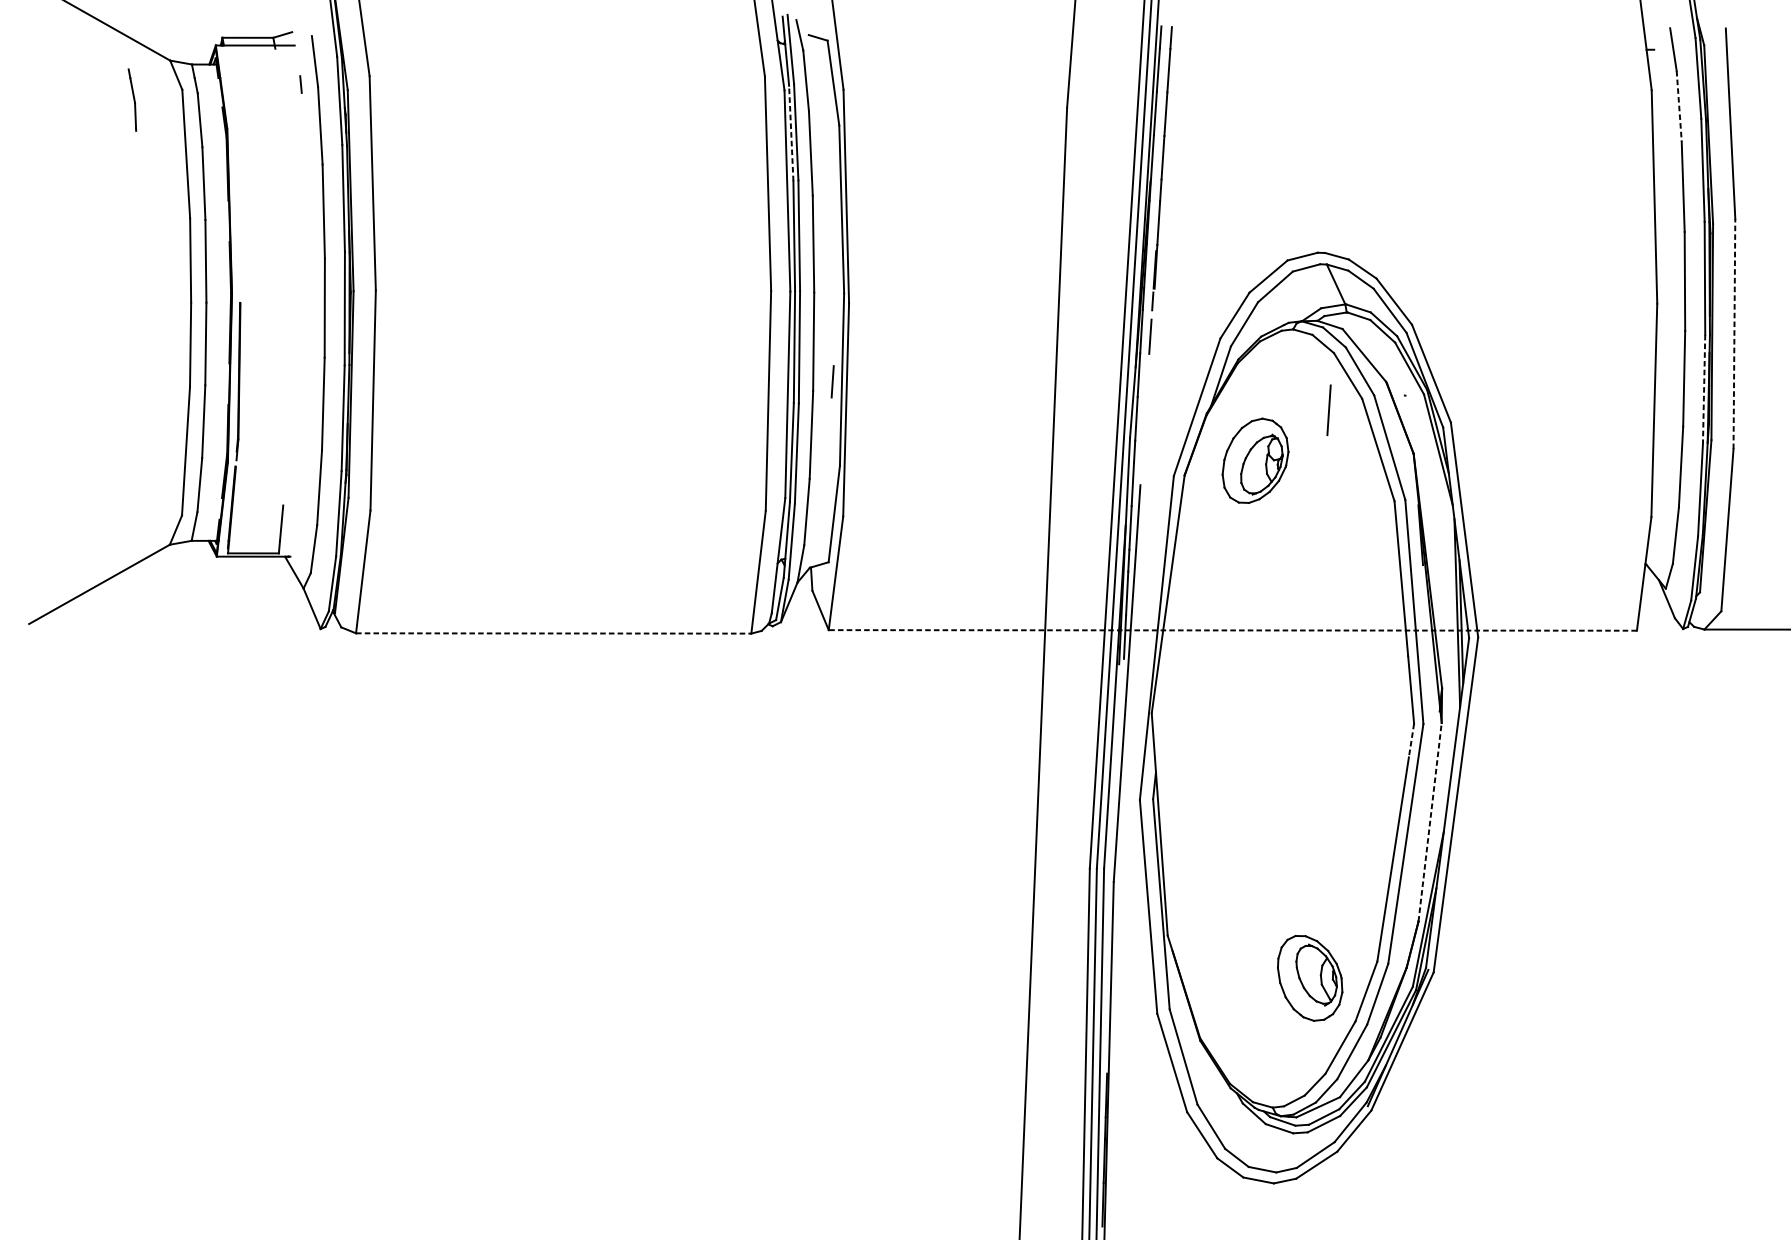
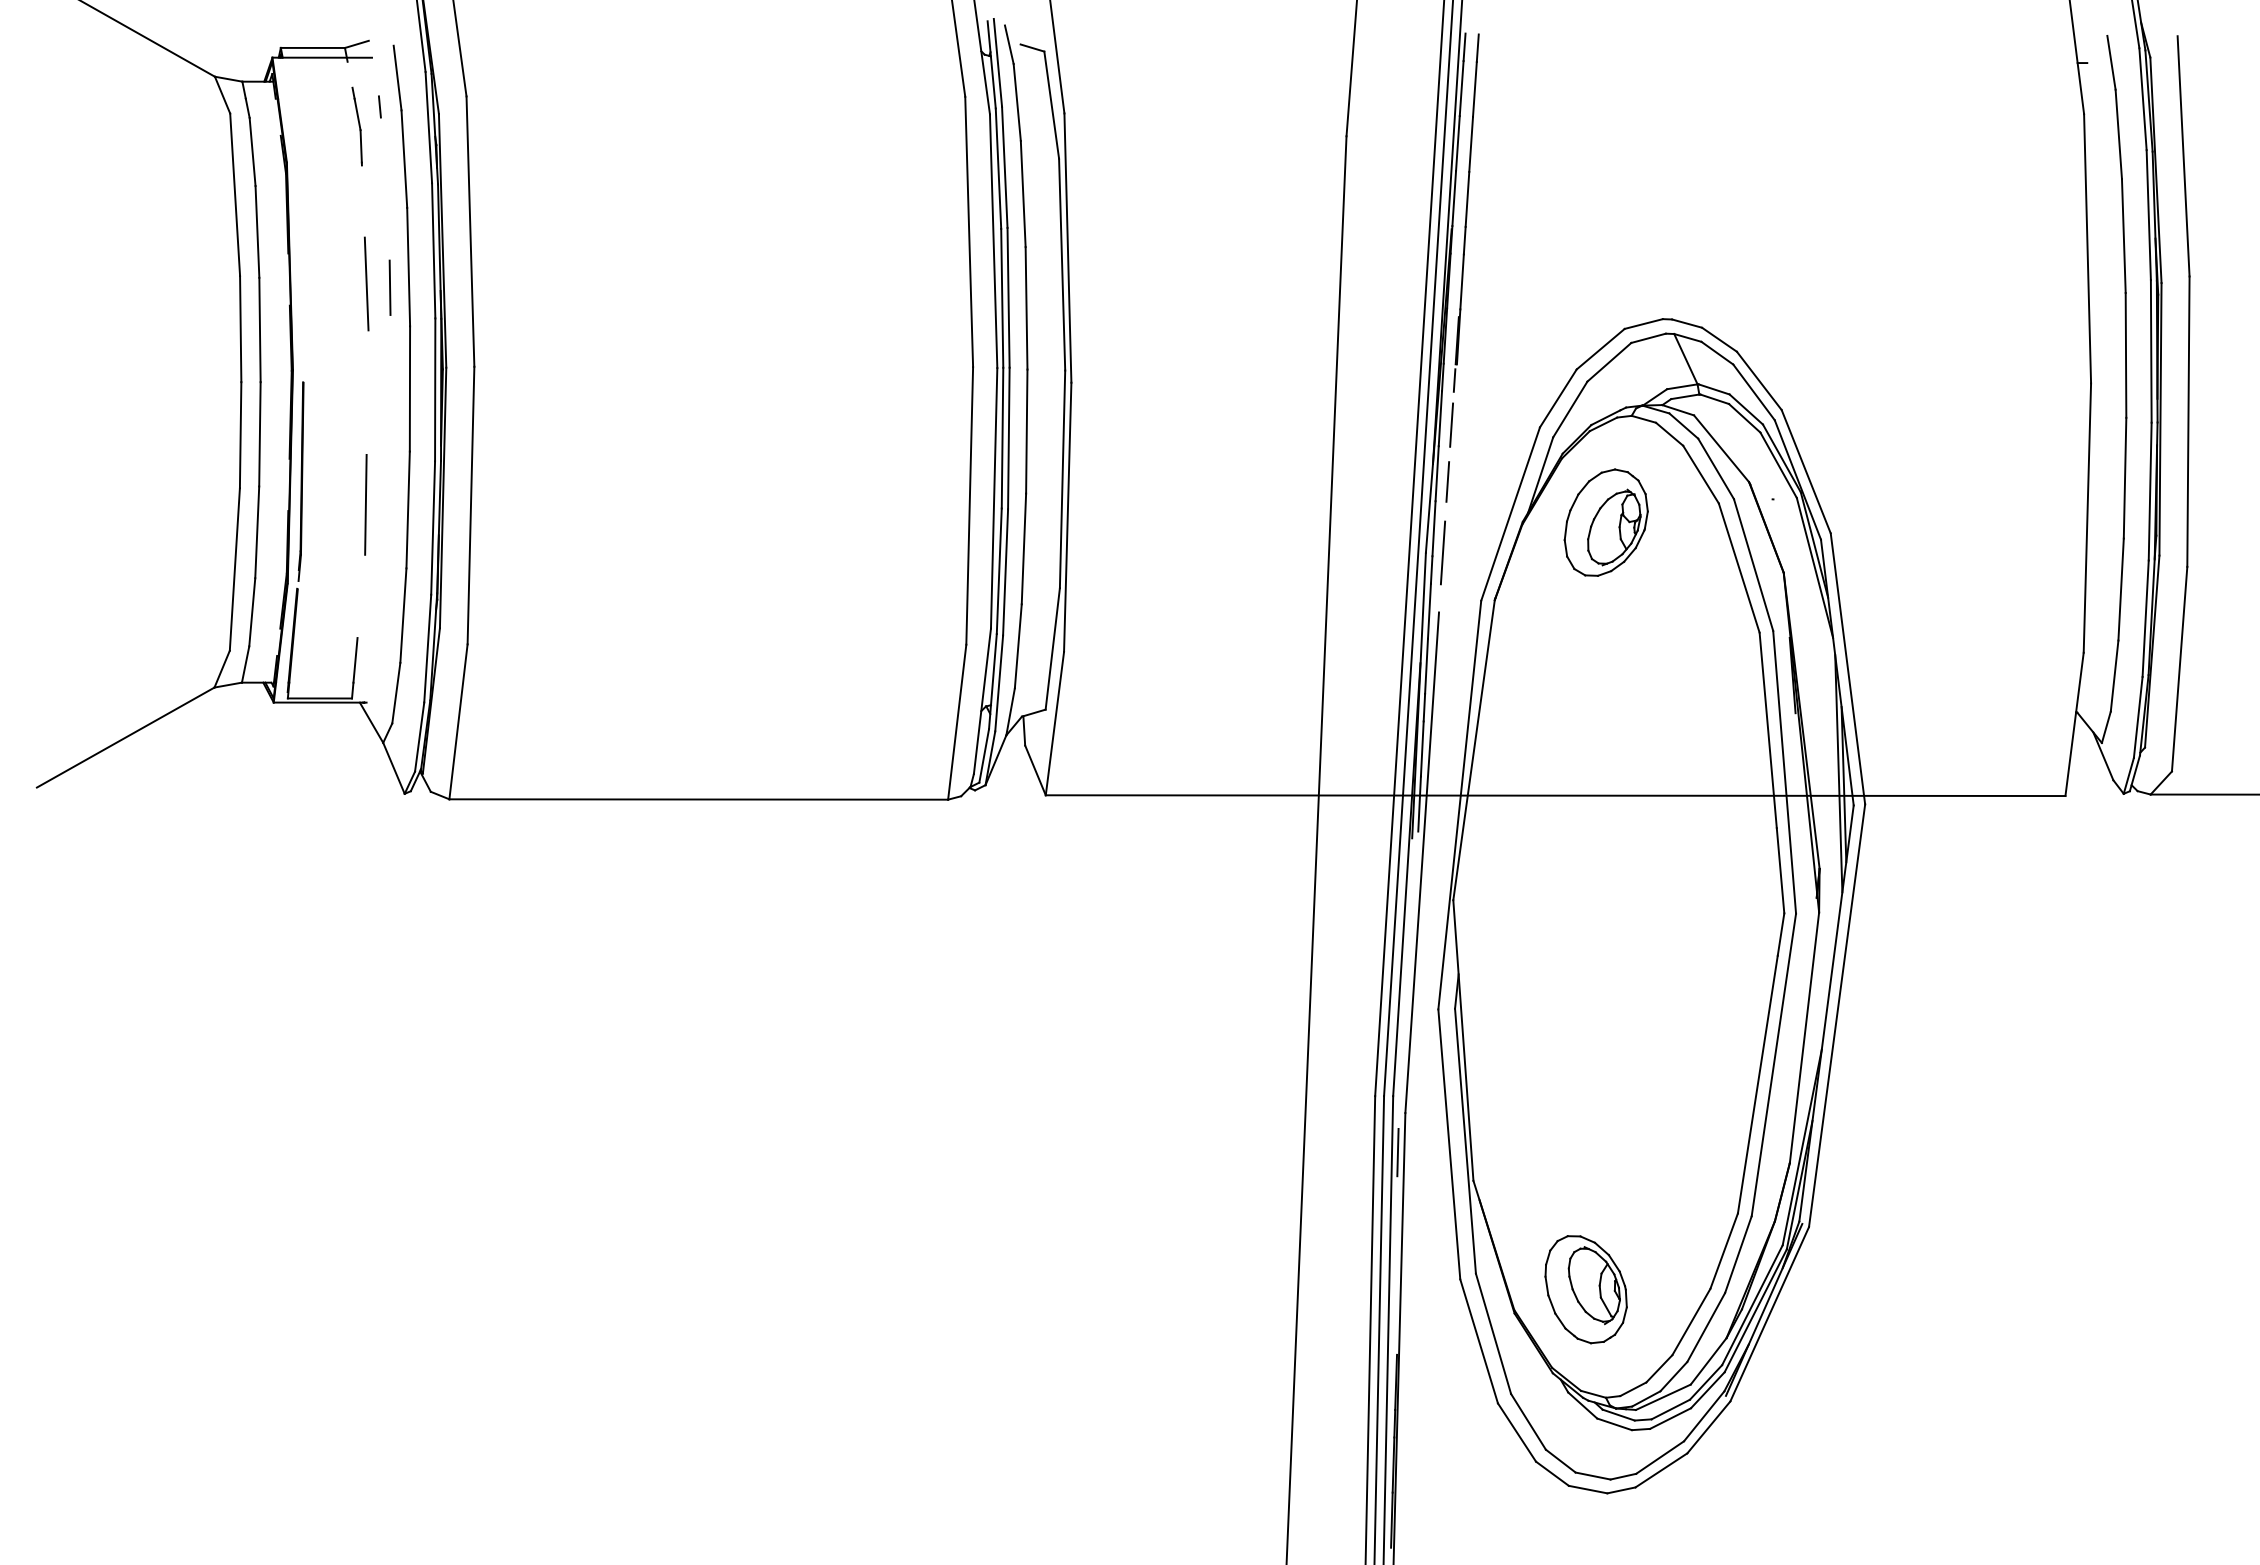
part: (131, 100) -> (356, 126), moved
line: (1678, 106) -> (2118, 134), dashed -> solid
line: (791, 133) -> (998, 168), dashed -> solid
line: (290, 224) -> (366, 283), added
line: (308, 227) -> (389, 287), added
line: (1734, 333) -> (2188, 421), dashed -> solid
line: (832, 381) -> (1447, 481), moved
line: (1704, 389) -> (2150, 491), dashed -> solid
line: (289, 399) -> (365, 504), added
line: (1328, 409) -> (1442, 552), moved
part: (1254, 460) -> (1605, 522), moved
line: (1232, 630) -> (1555, 795), dashed -> solid
line: (554, 633) -> (699, 799), dashed -> solid
line: (1411, 741) -> (1780, 935), dashed -> solid
line: (1430, 822) -> (1804, 1037), dashed -> solid
line: (1107, 913) -> (1397, 1152), added
part: (1309, 978) -> (1585, 1289), moved

